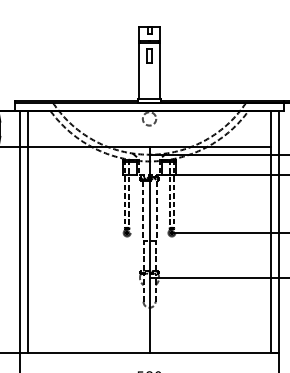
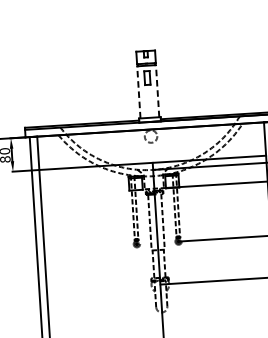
line: (139, 70) -> (138, 92), solid -> dashed
line: (159, 70) -> (157, 90), solid -> dashed

